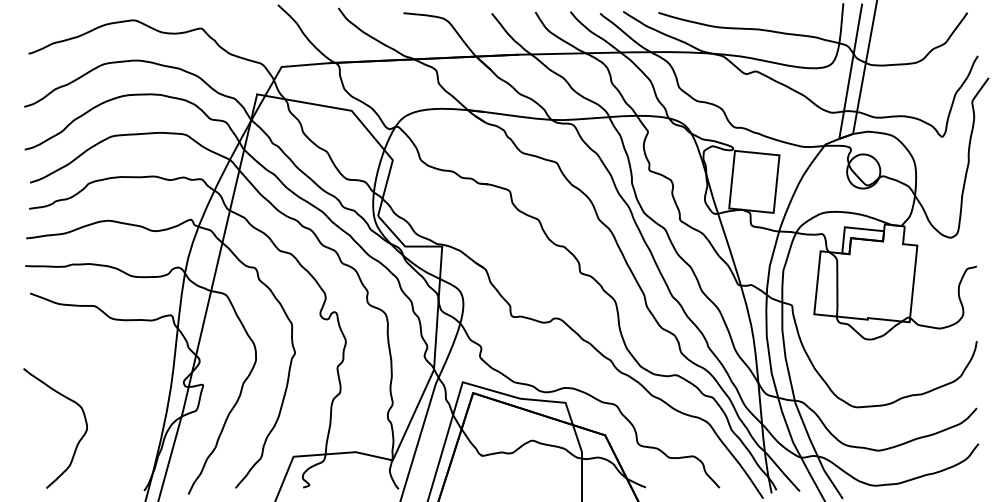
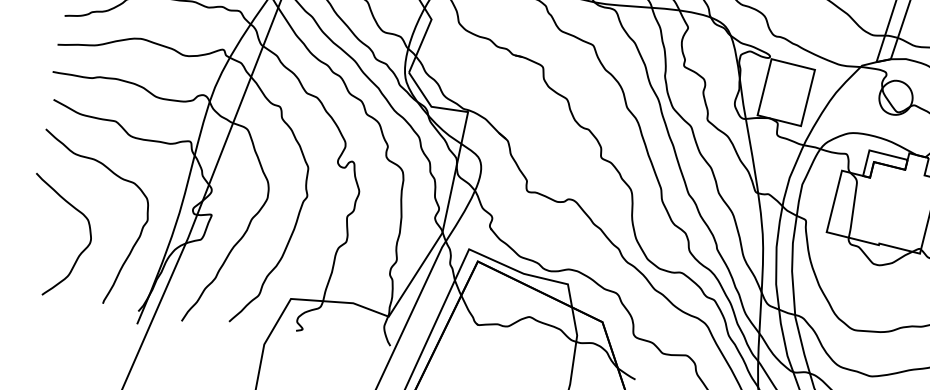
curve: (105, 361) -> (118, 177), added

